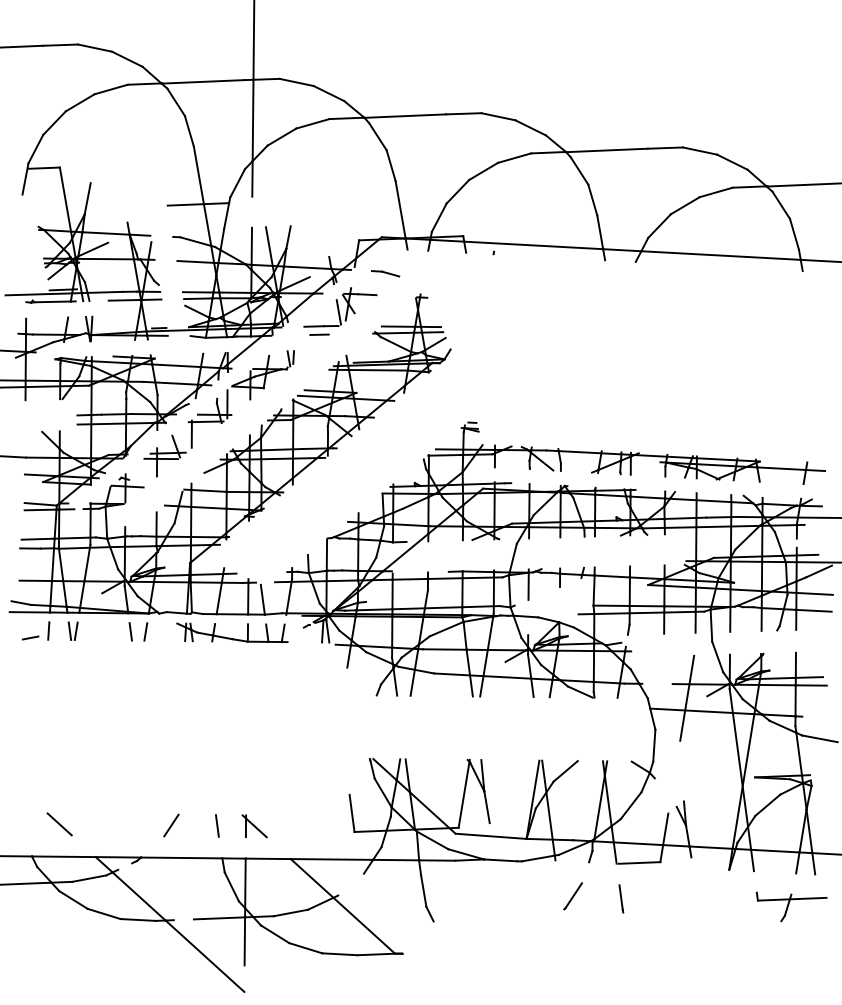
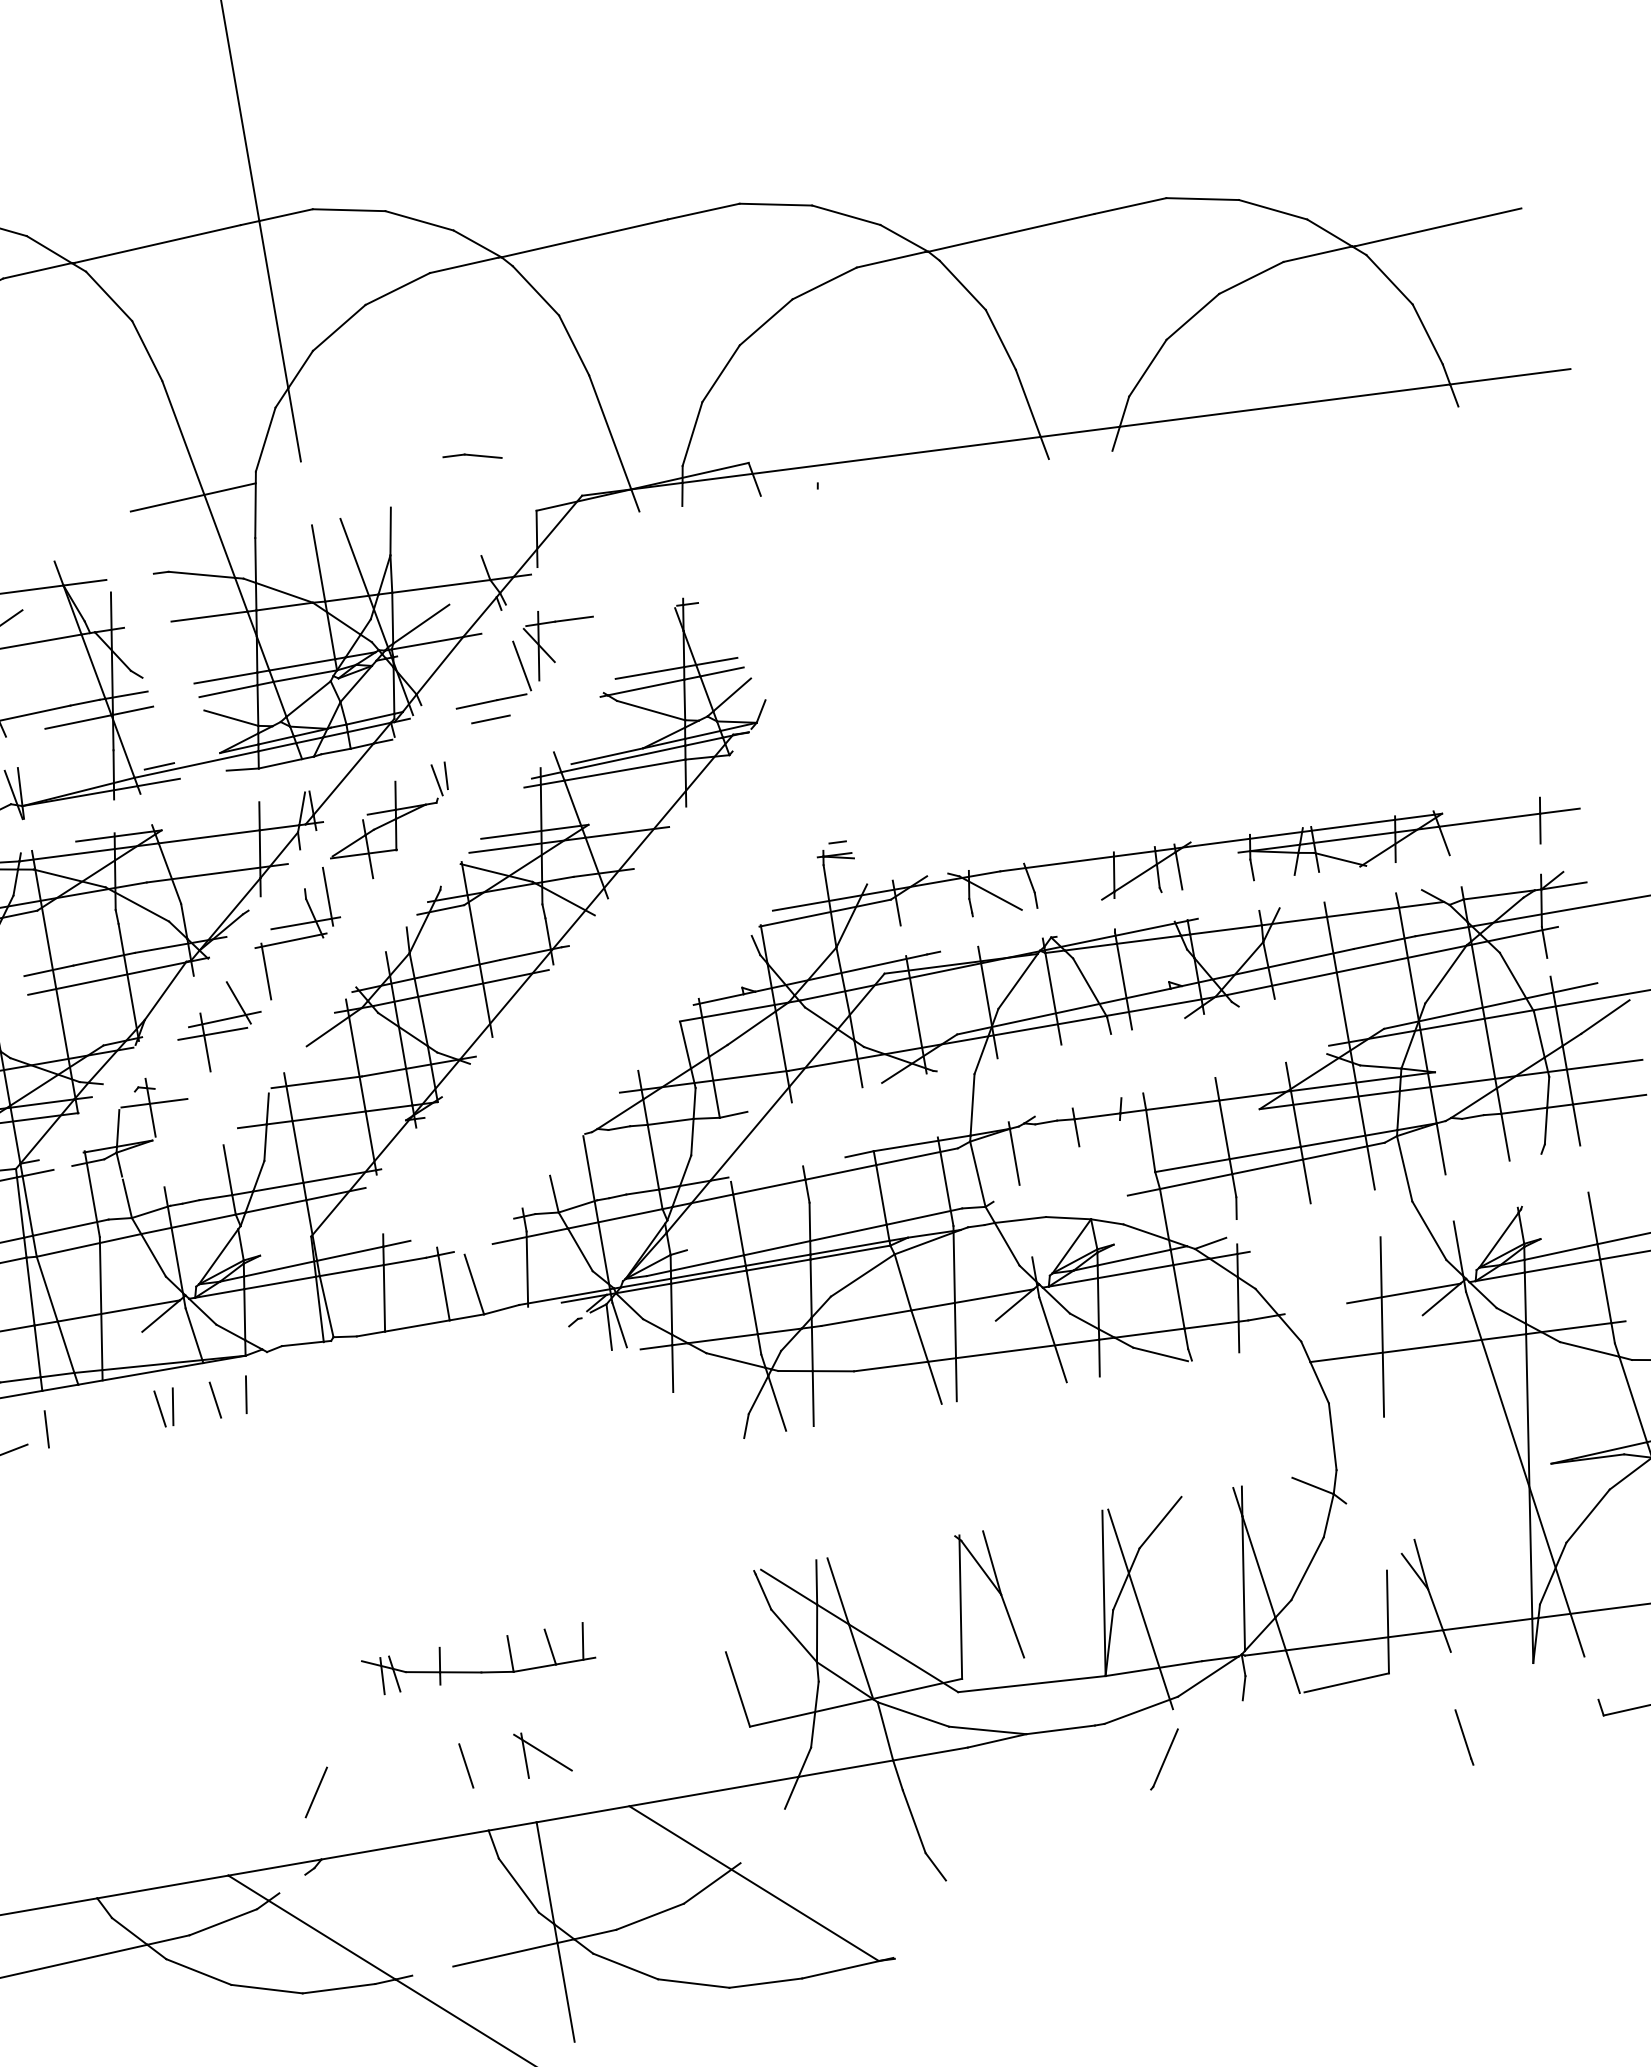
part: (385, 273) -> (472, 457), moved
part: (72, 630) -> (165, 1406), moved
part: (232, 632) -> (478, 1658), moved
line: (59, 824) -> (141, 1822), removed
line: (171, 825) -> (316, 1792), moved
line: (572, 896) -> (1163, 1760), moved
line: (621, 898) -> (1464, 1736), moved

